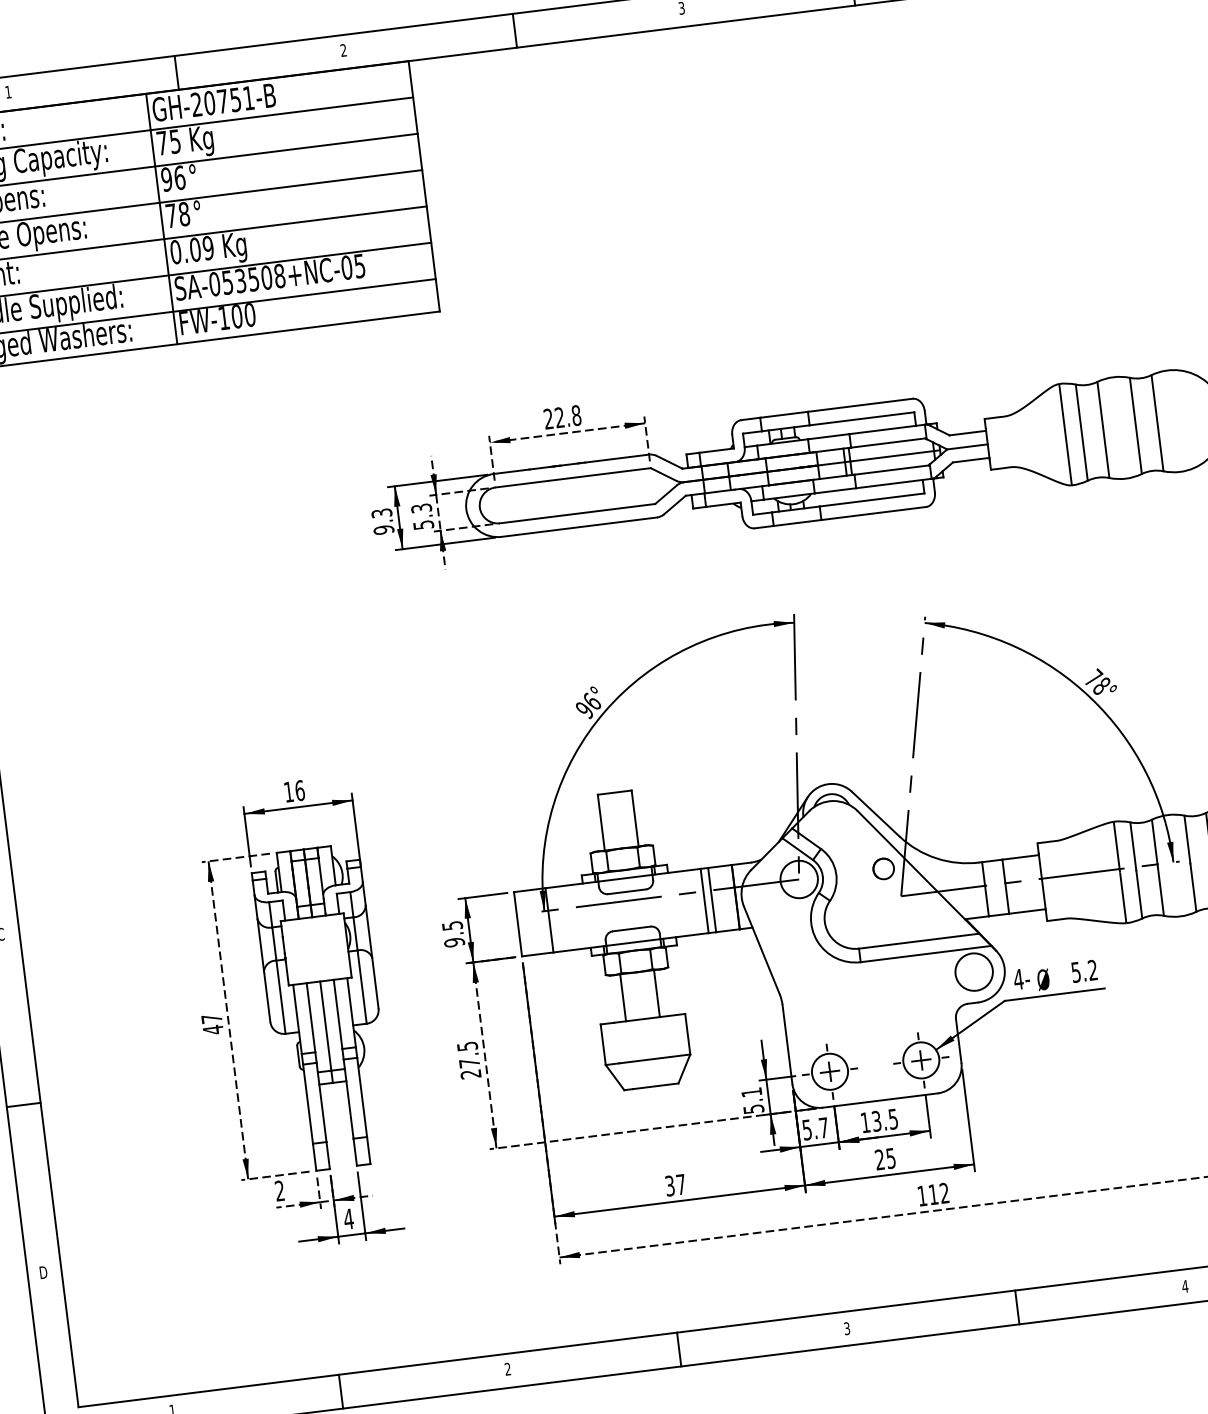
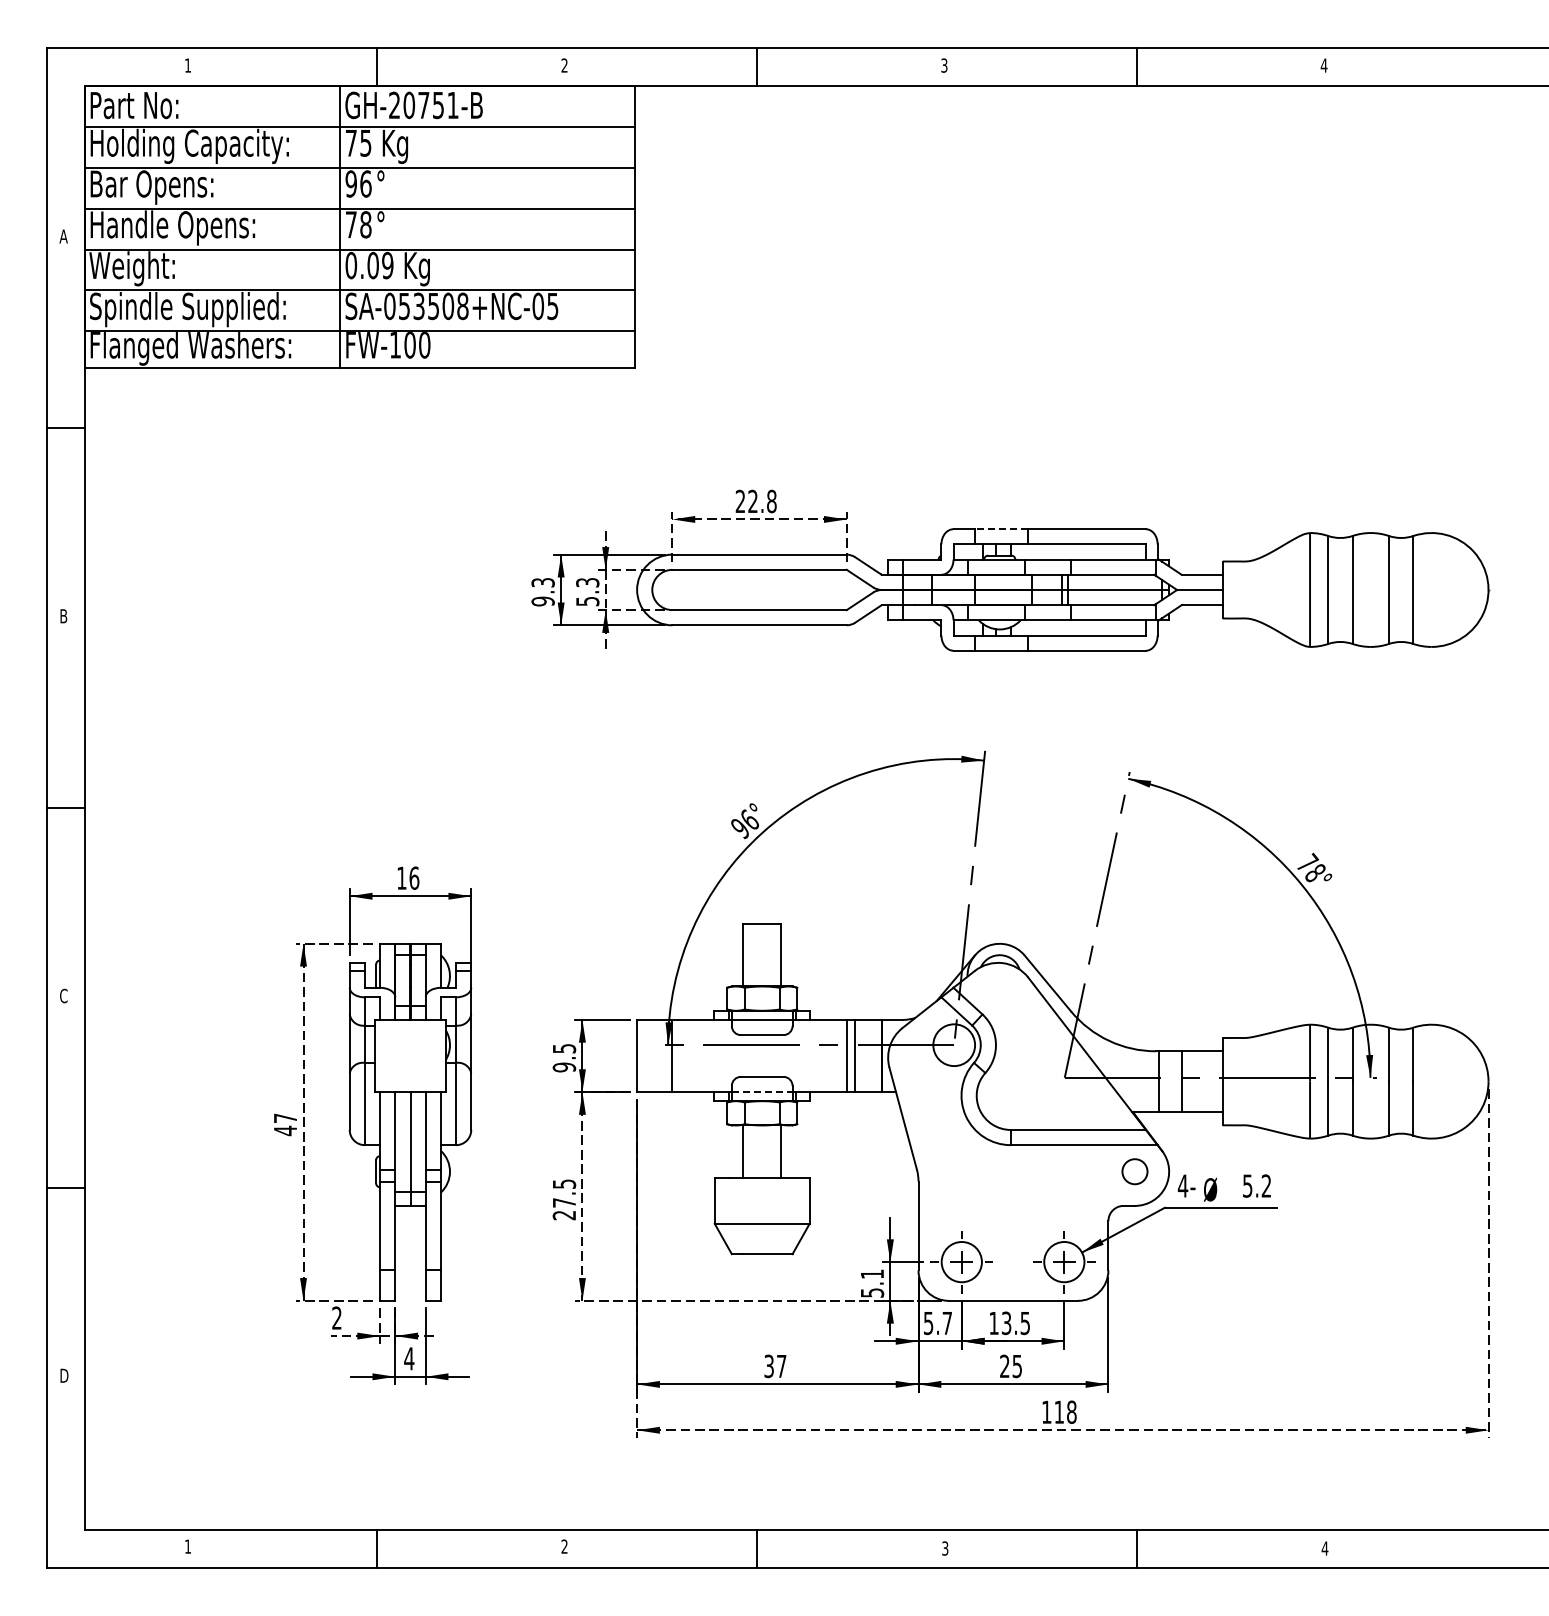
line: (784, 415) -> (1001, 529), solid -> dashed
circle: (883, 868) -> (1048, 1044), removed
line: (633, 942) -> (762, 1092), solid -> dashed
circle: (973, 971) -> (1134, 1171), size x0.6
text: (944, 1192) -> (1071, 1411), 112 -> 118

